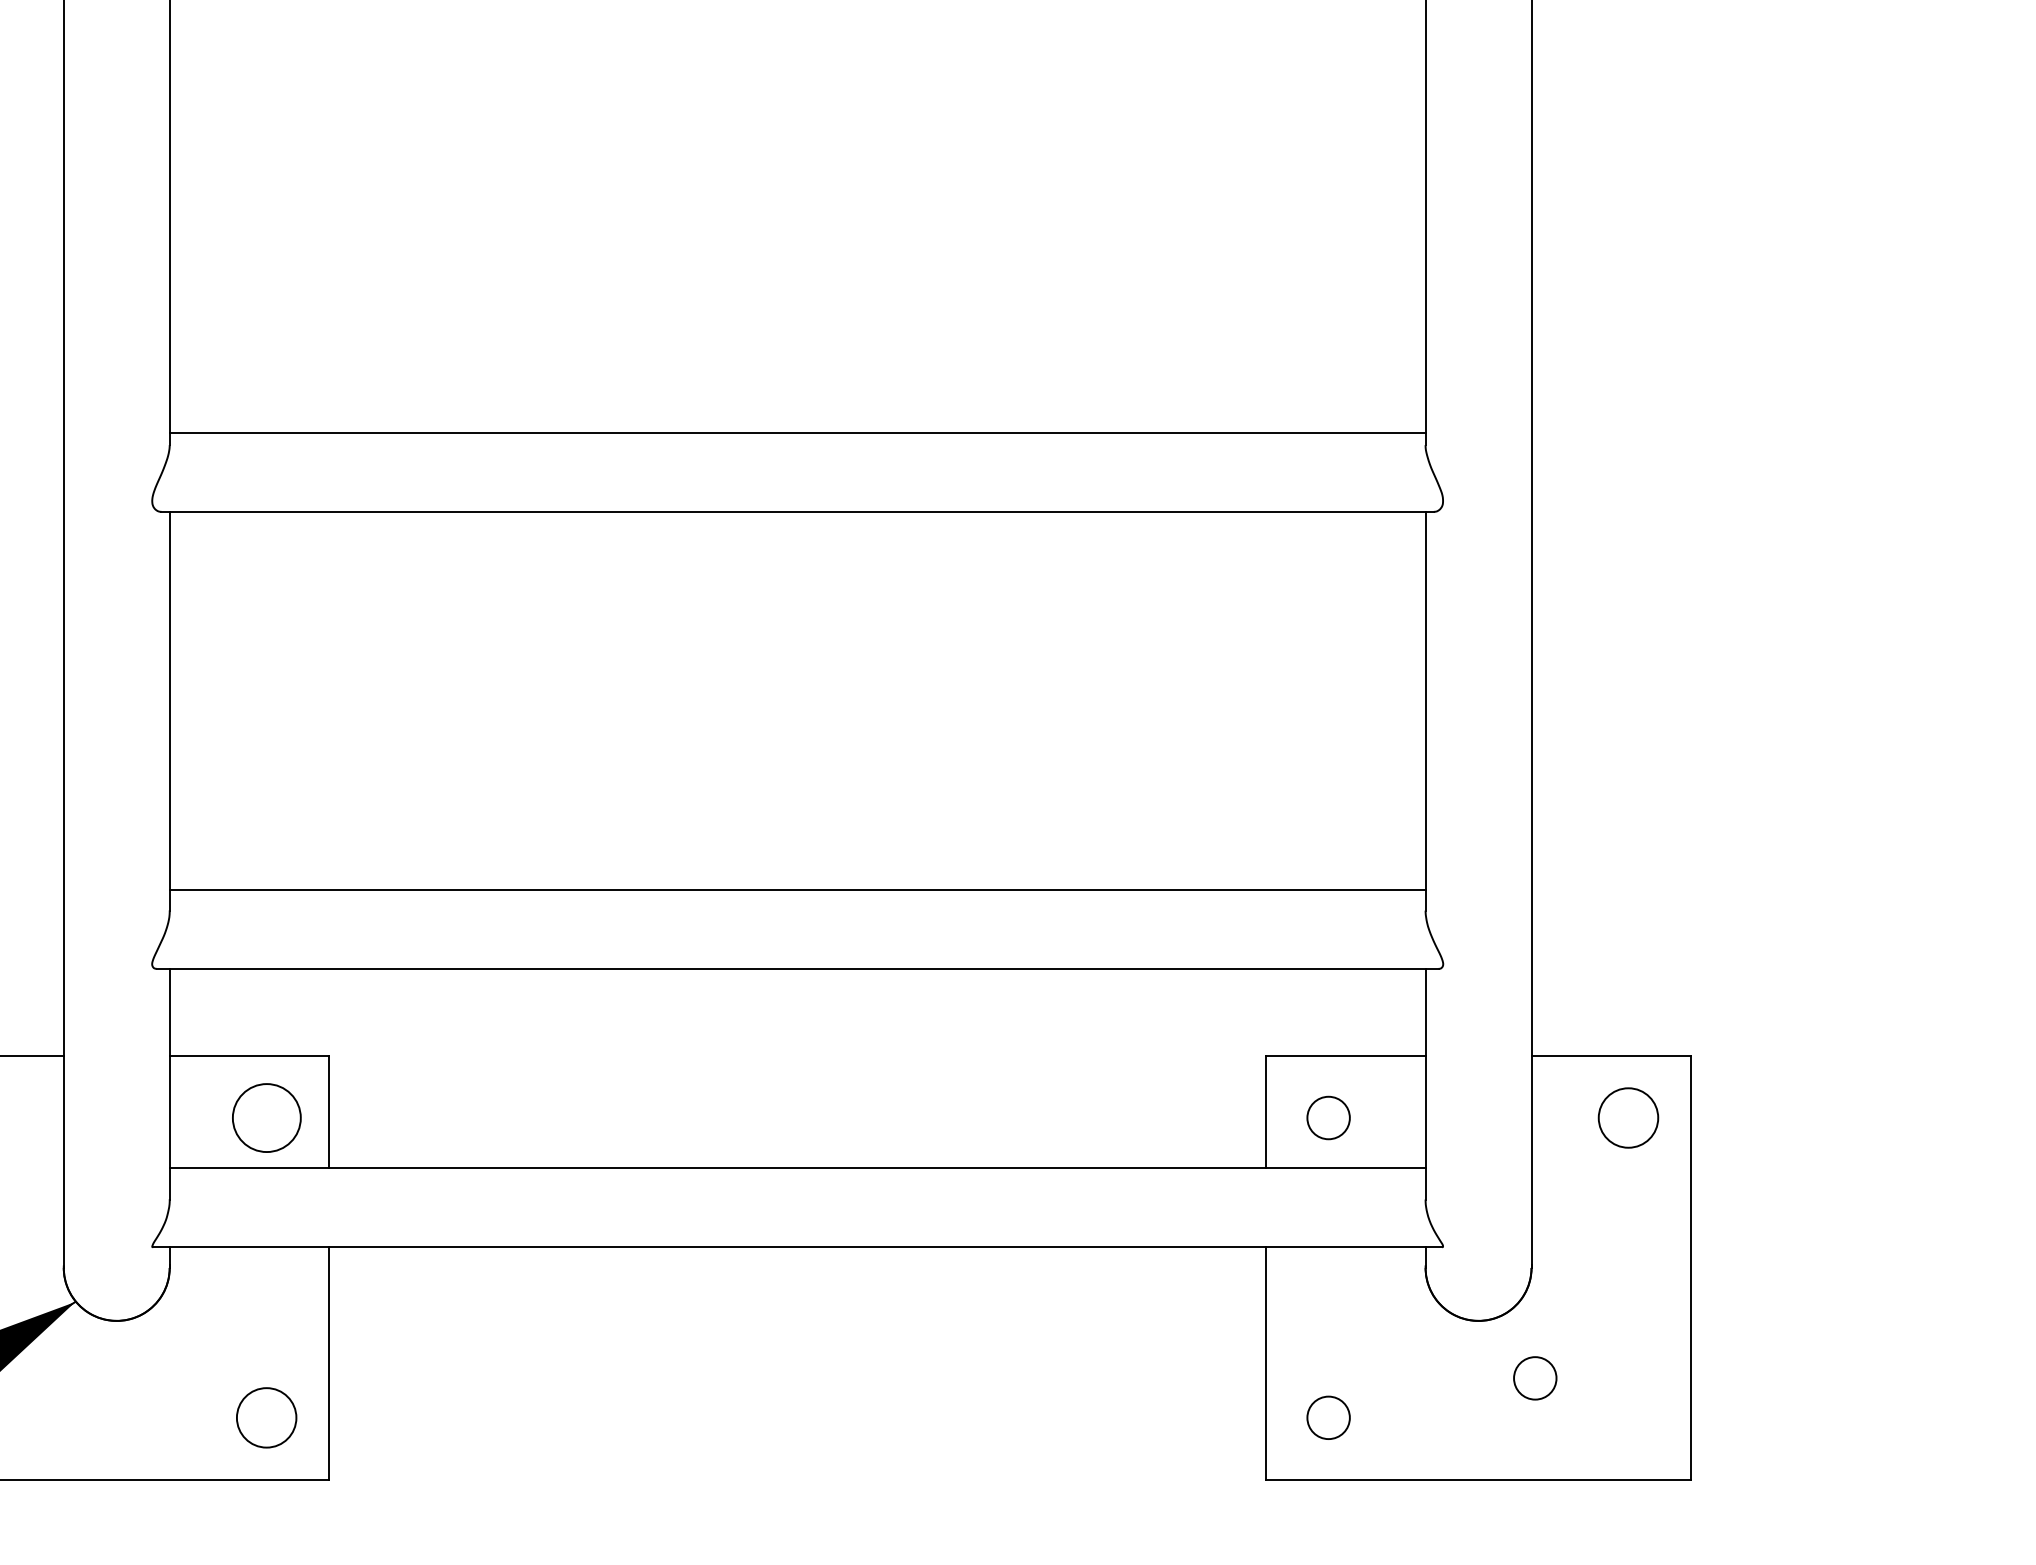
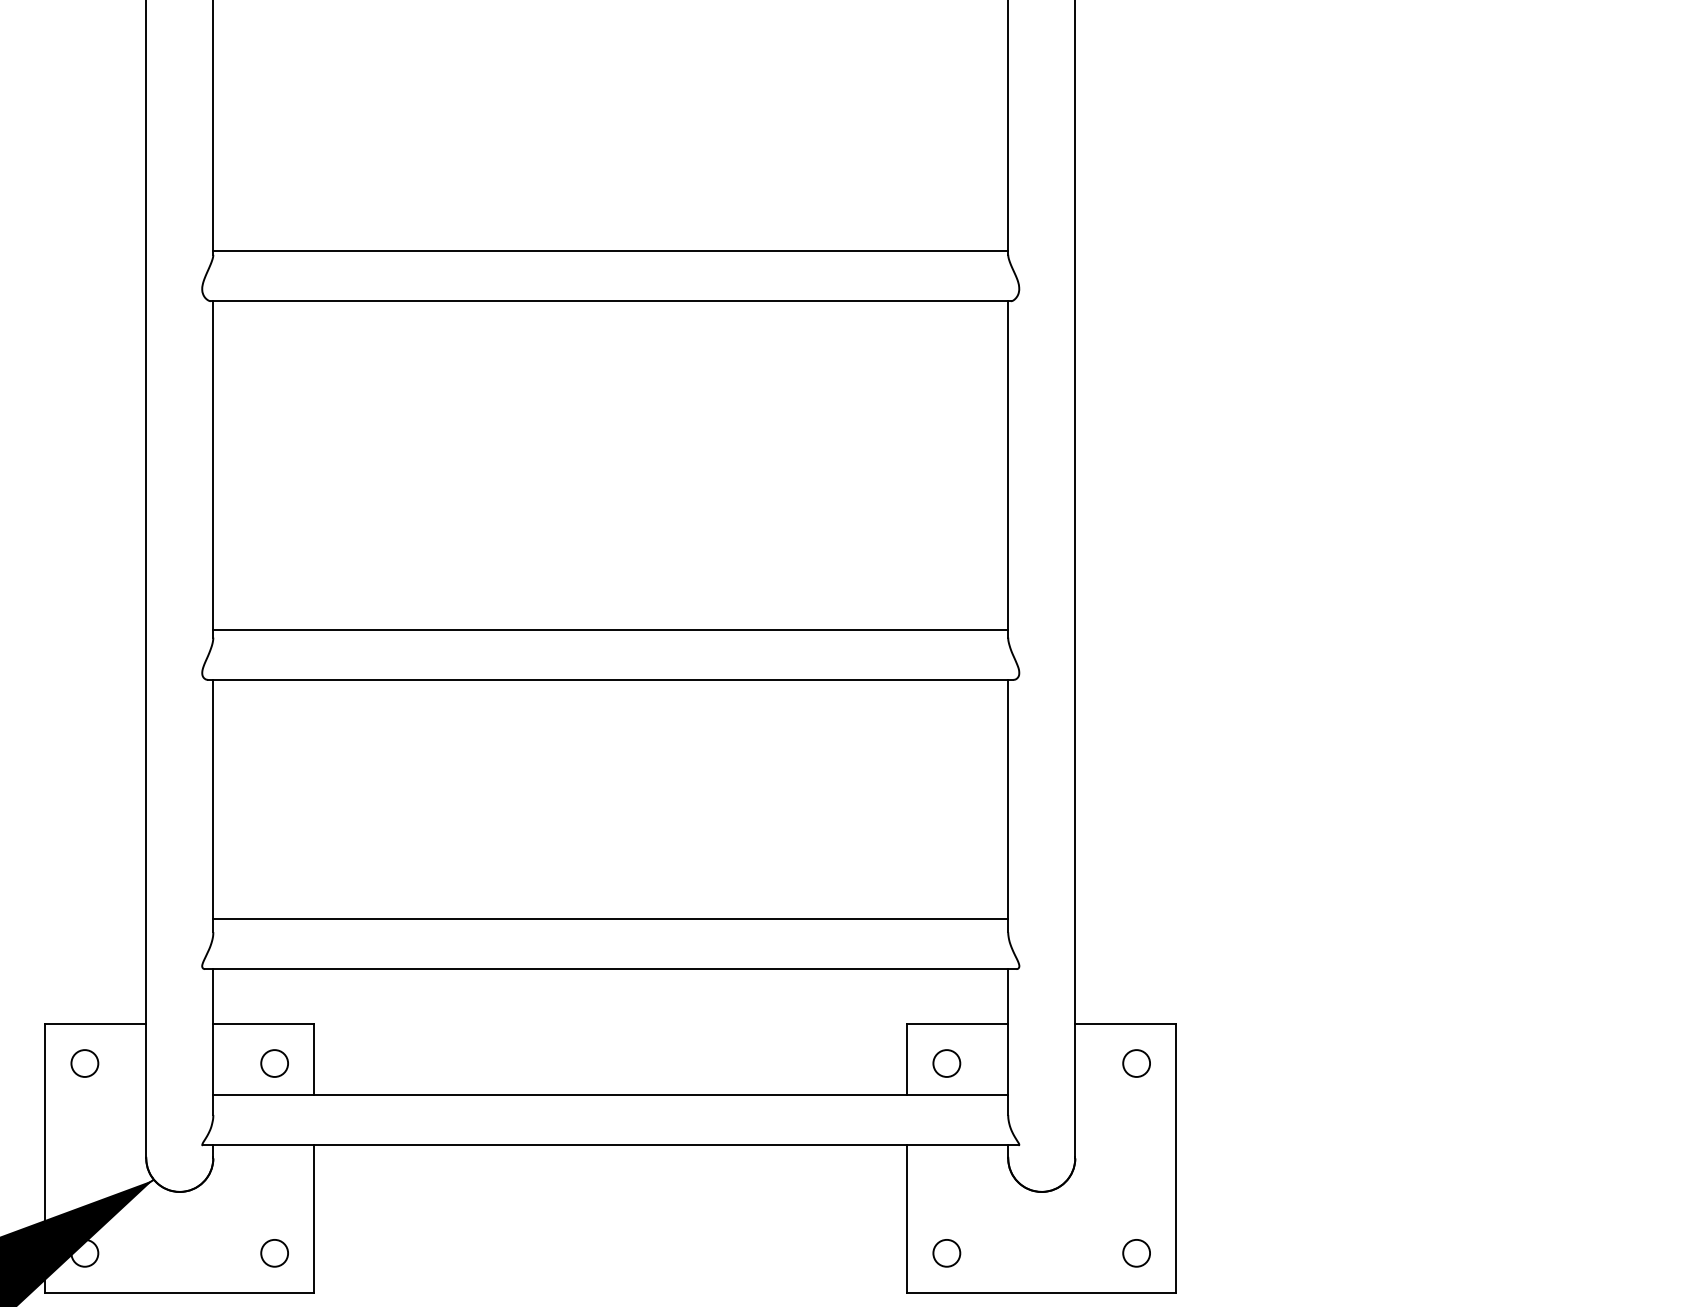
circle: (266, 1117) -> (274, 1063), size x0.62
circle: (1628, 1117) -> (1136, 1063), size x0.71
circle: (1535, 1378) -> (1136, 1253), moved
circle: (266, 1416) -> (274, 1252), size x0.71

